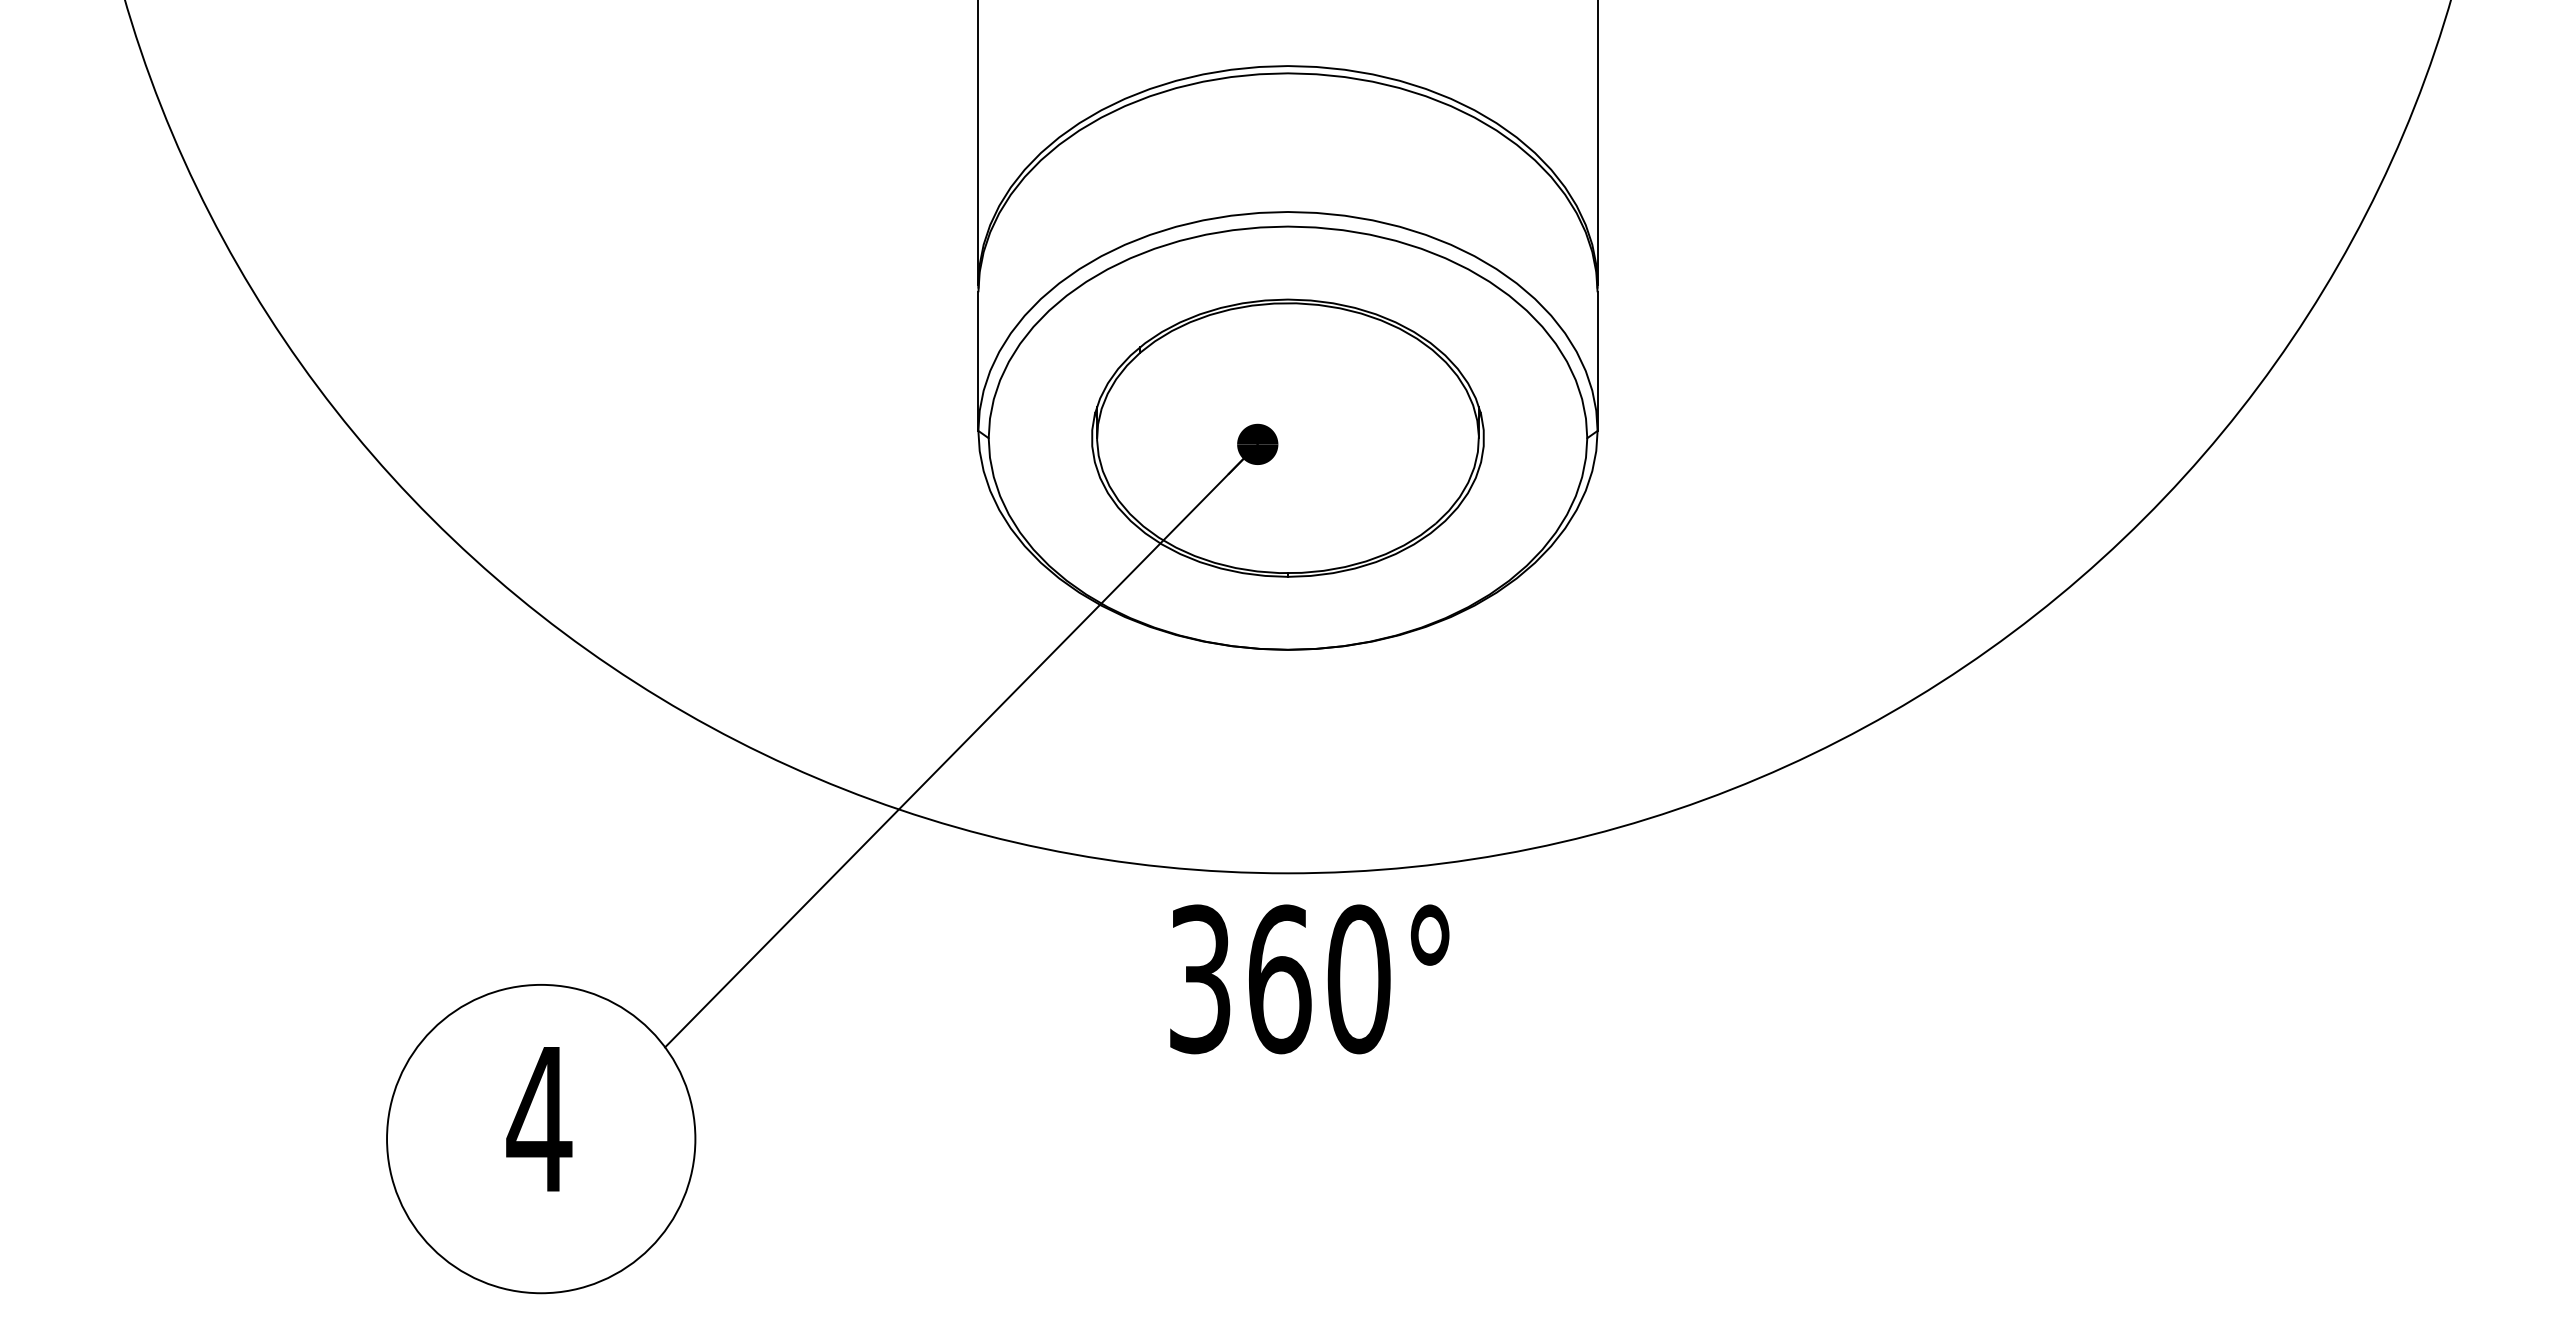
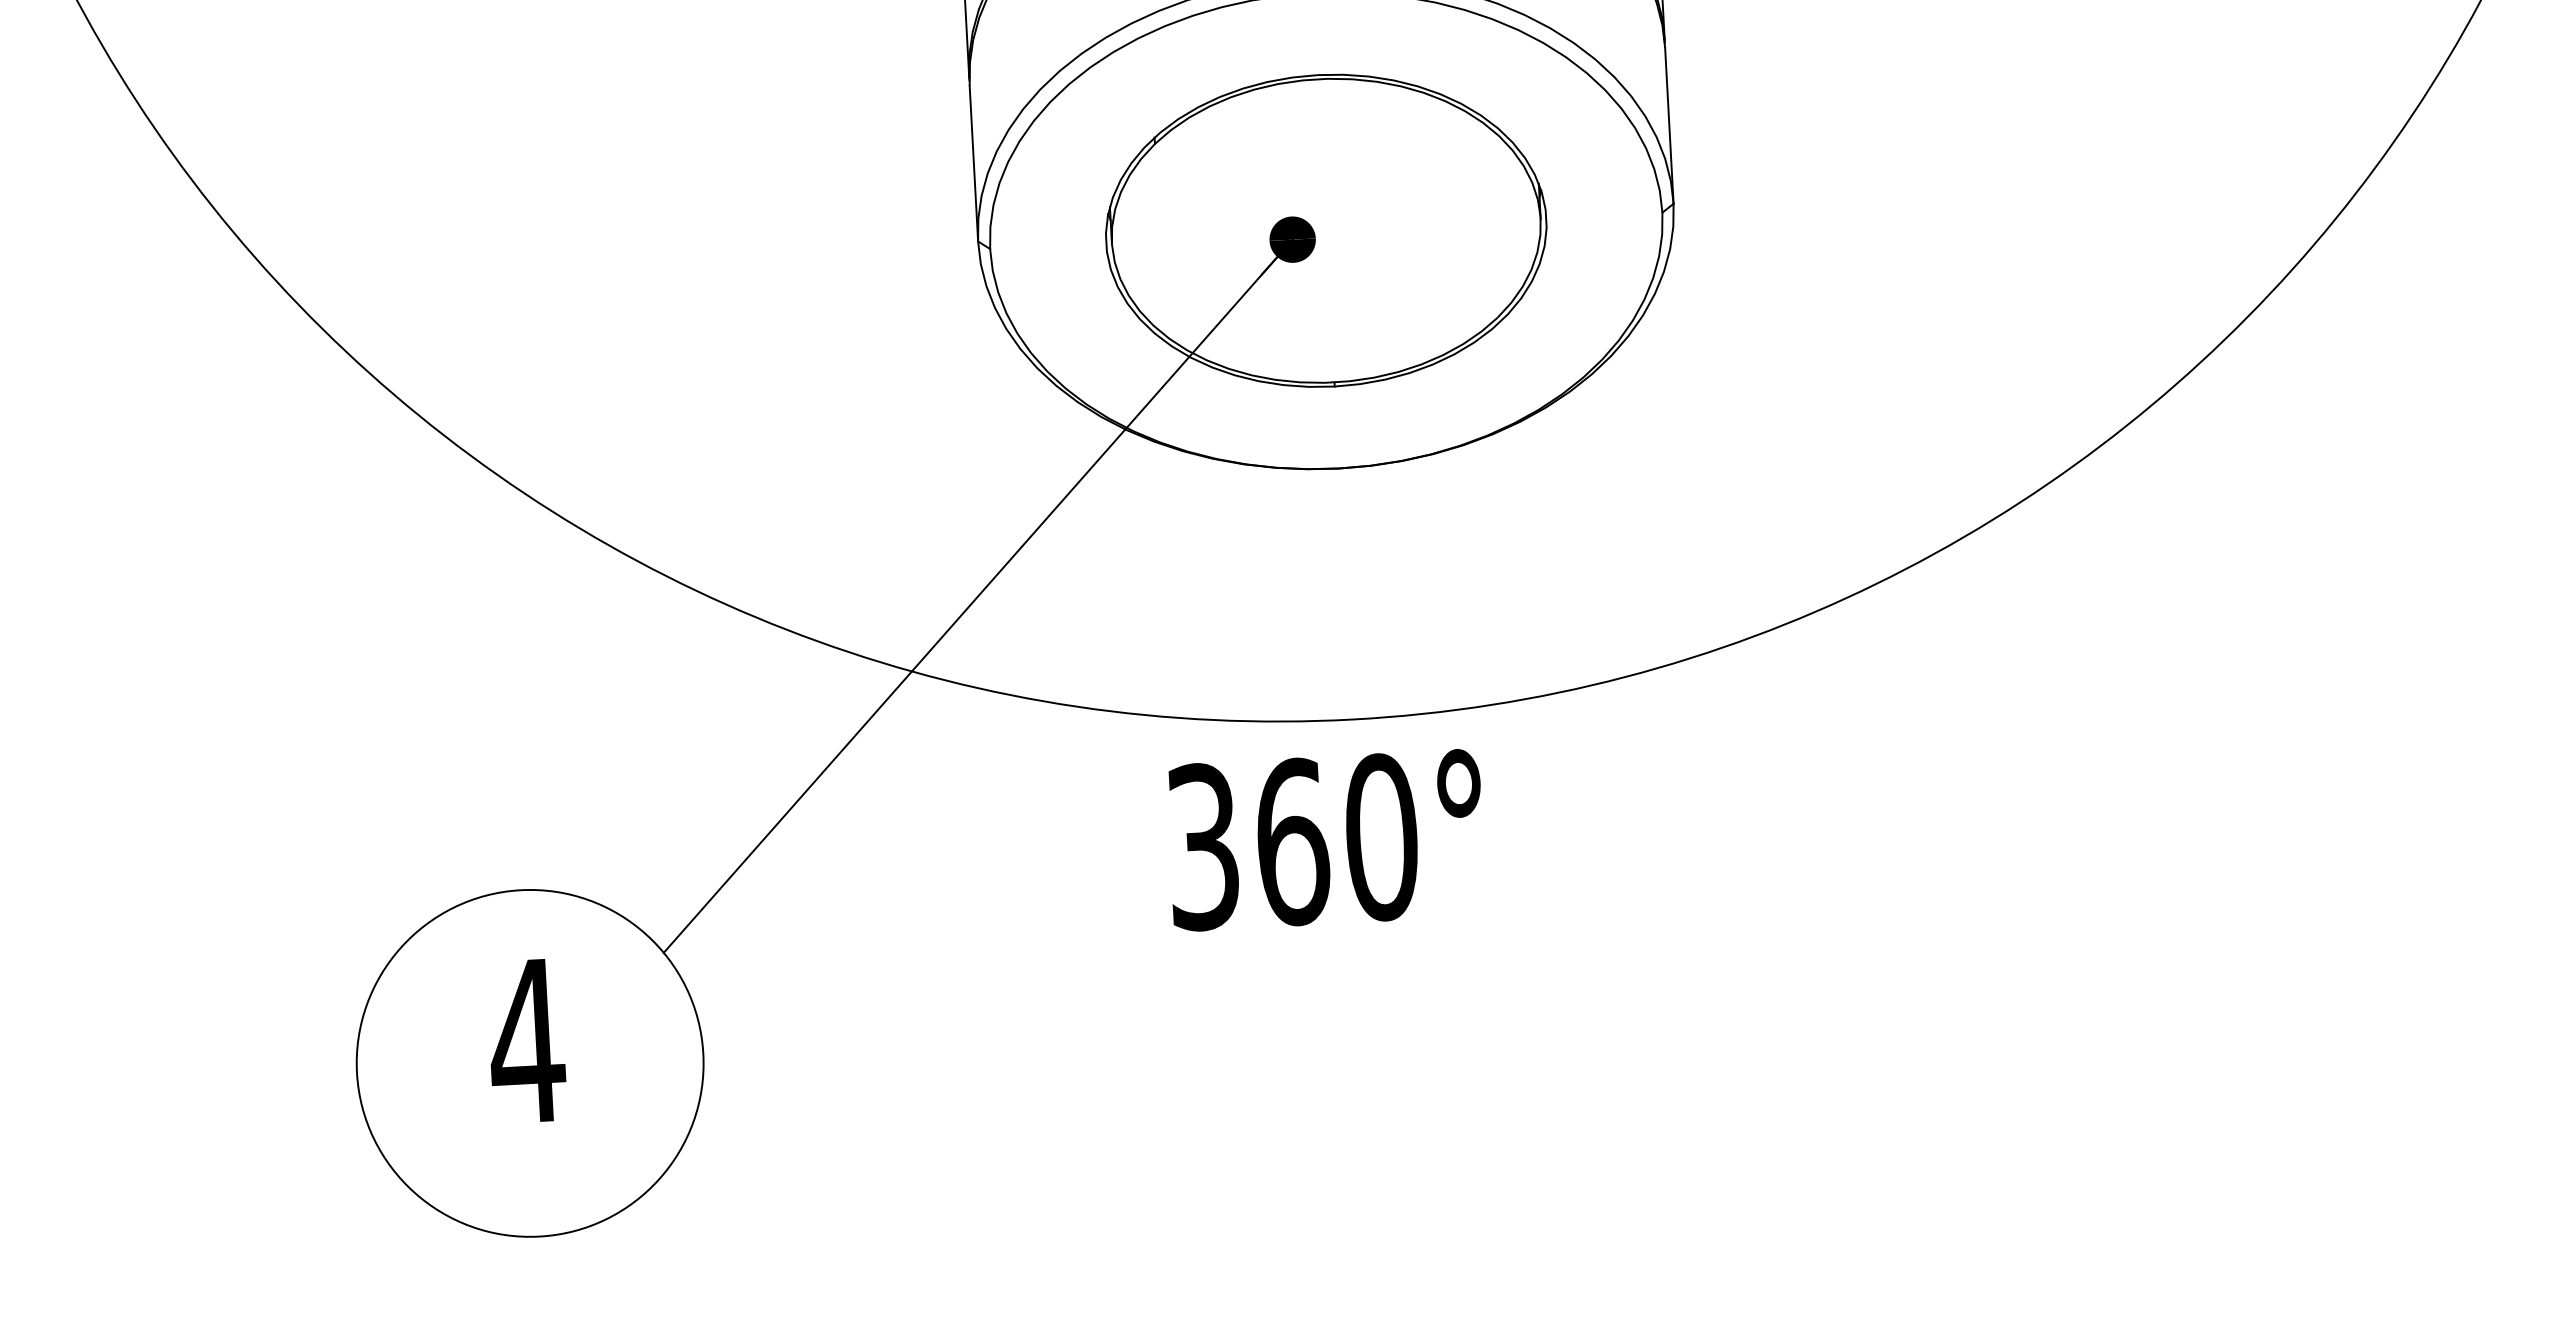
text: (1309, 979) -> (1326, 840), moved

